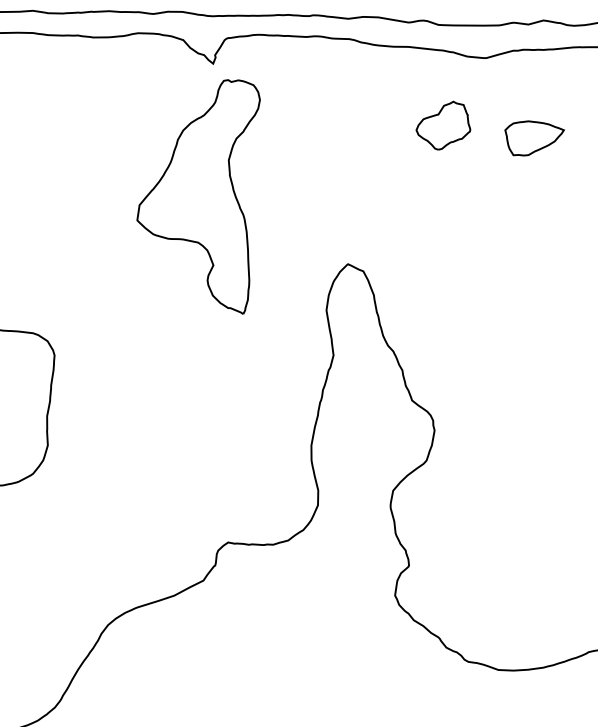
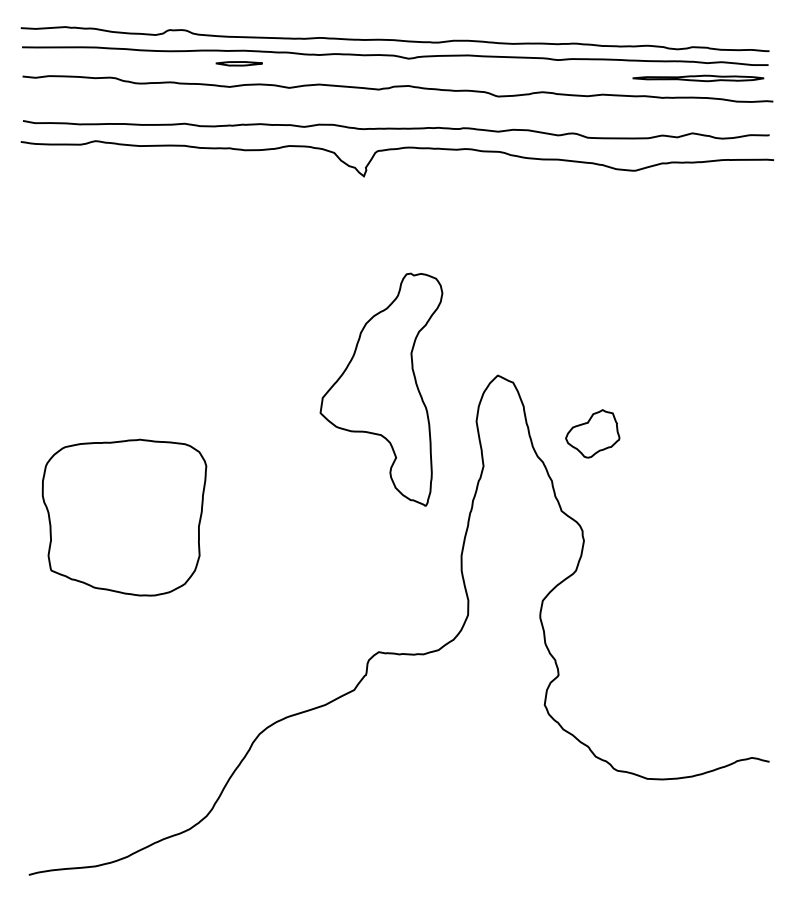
part: (443, 125) -> (592, 433), moved
part: (534, 138) -> (683, 250), removed
part: (198, 196) -> (381, 389), moved

